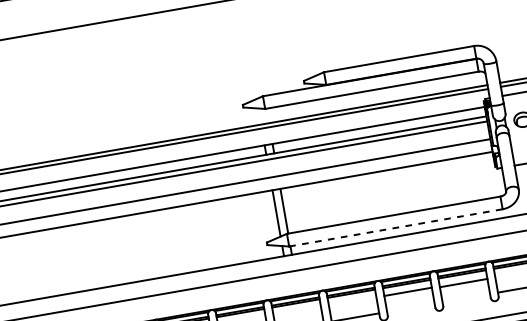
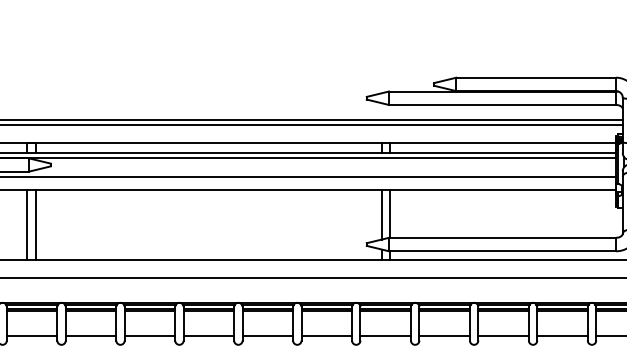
line: (396, 227) -> (503, 251), dashed -> solid
line: (463, 283) -> (562, 336), moved
line: (408, 291) -> (503, 336), moved

